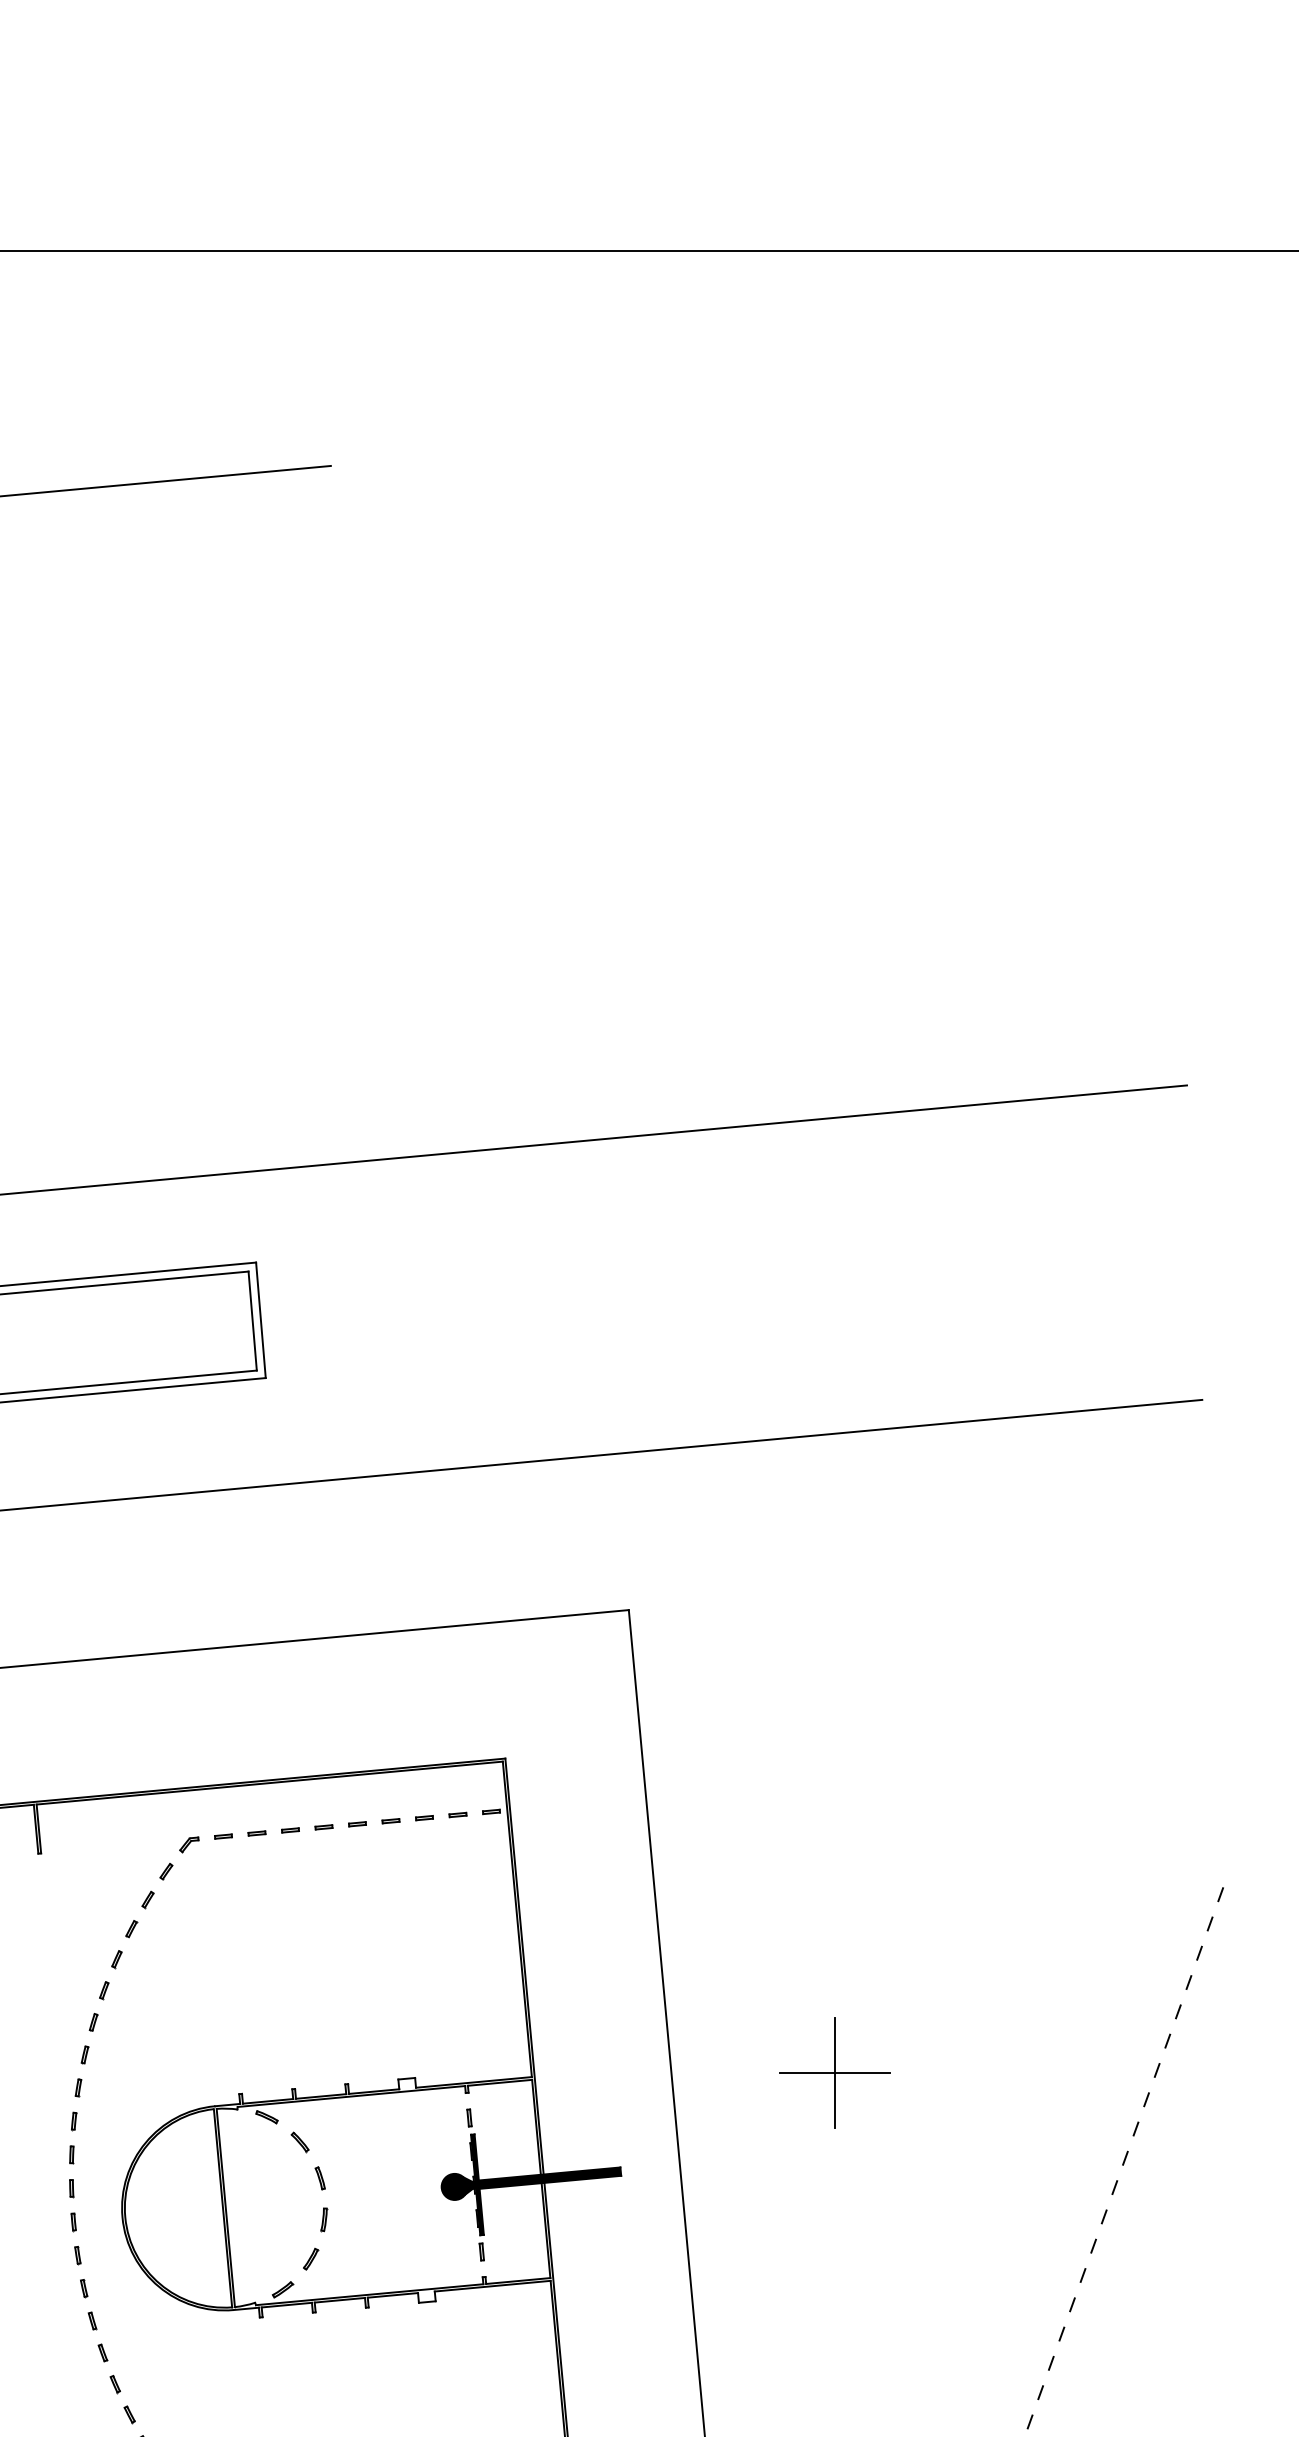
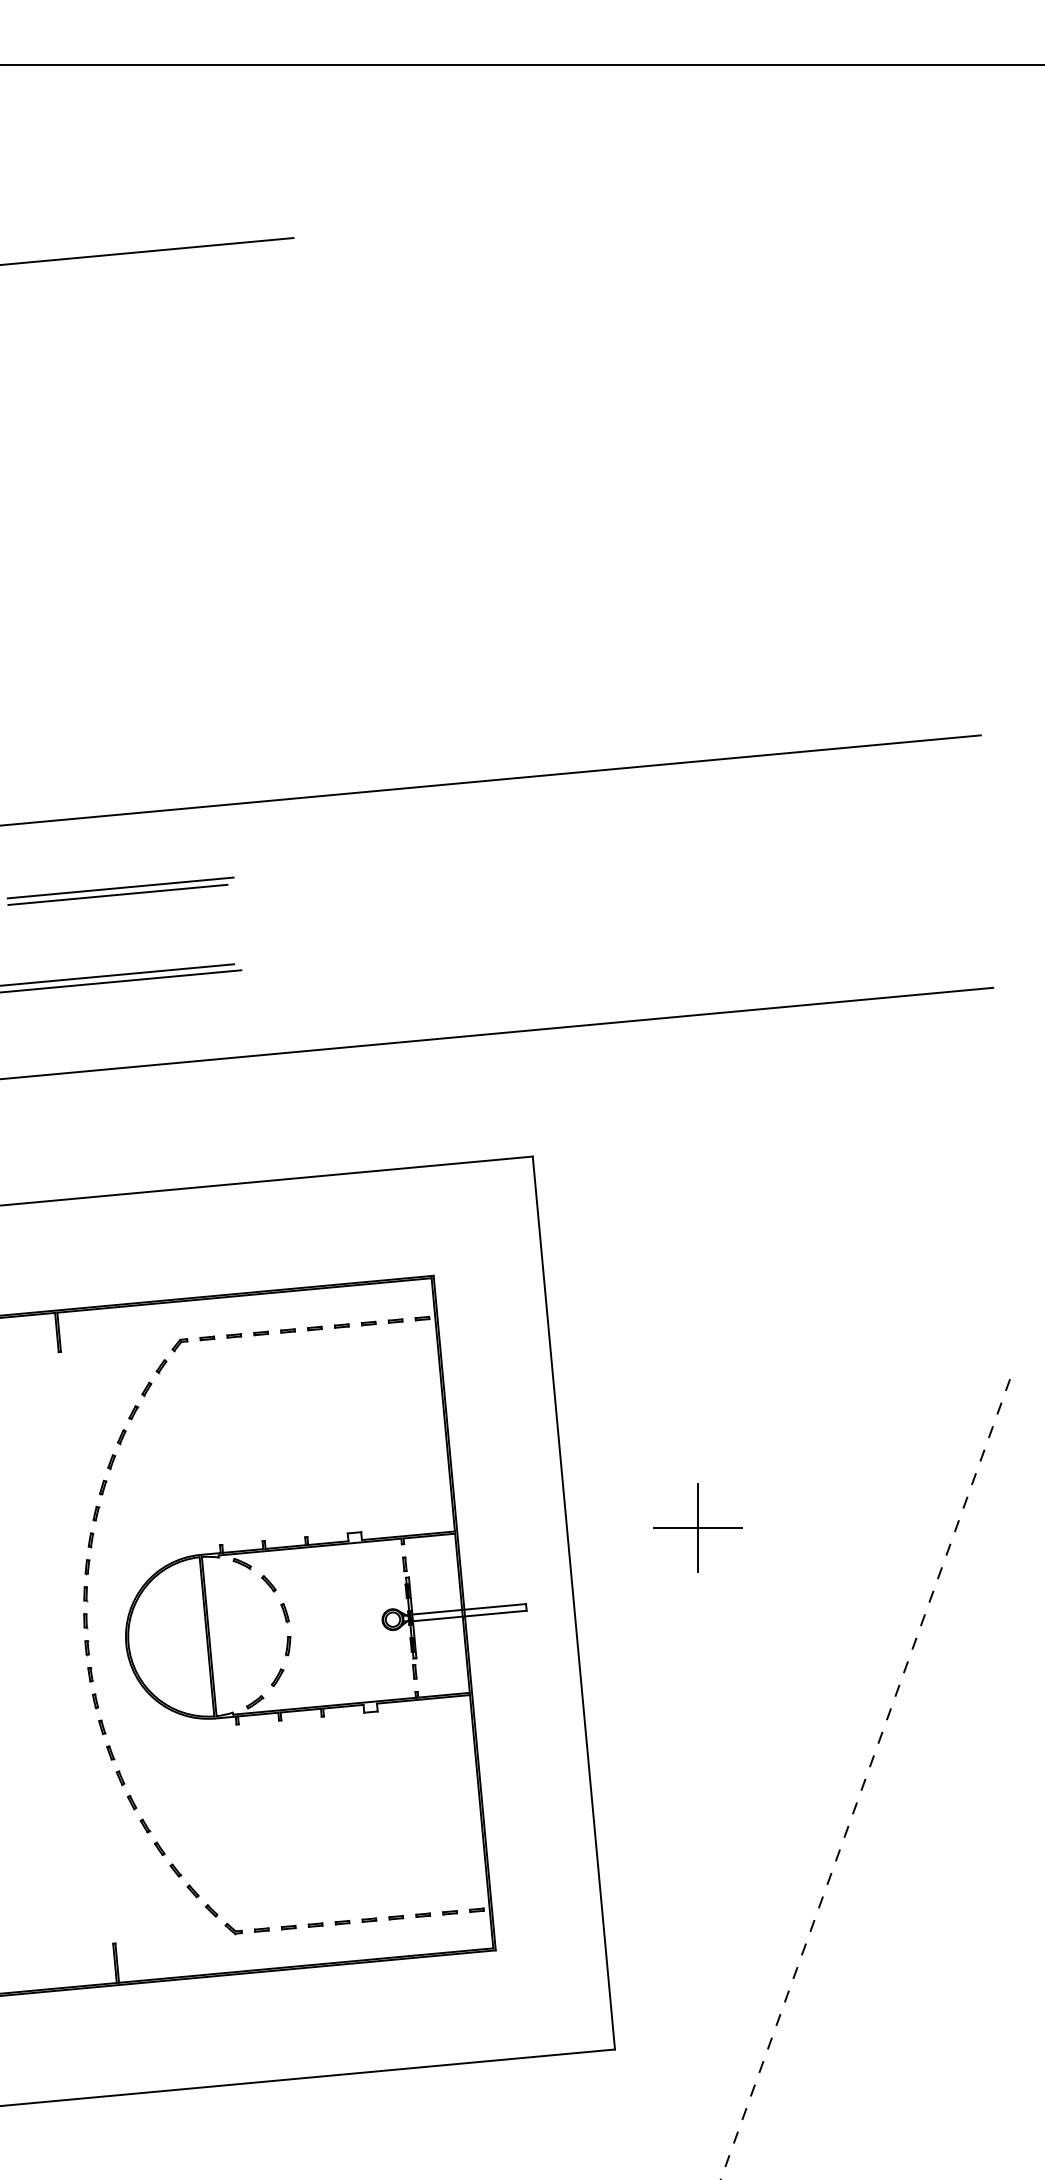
line: (261, 1319) -> (237, 923), removed
line: (252, 1321) -> (230, 924), removed
fill: (531, 2184) -> (454, 1617), removed

